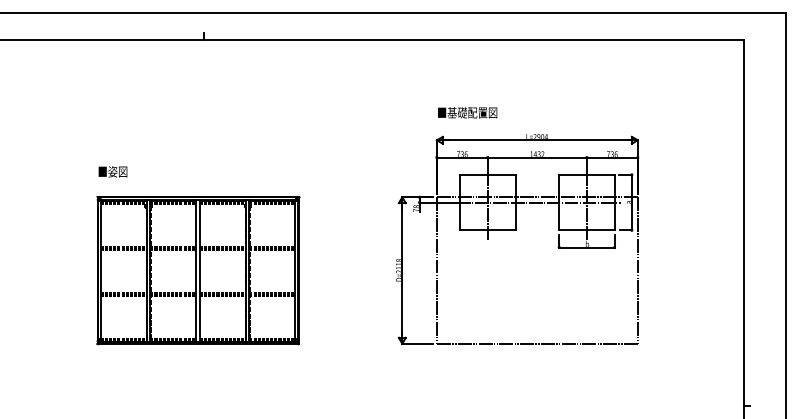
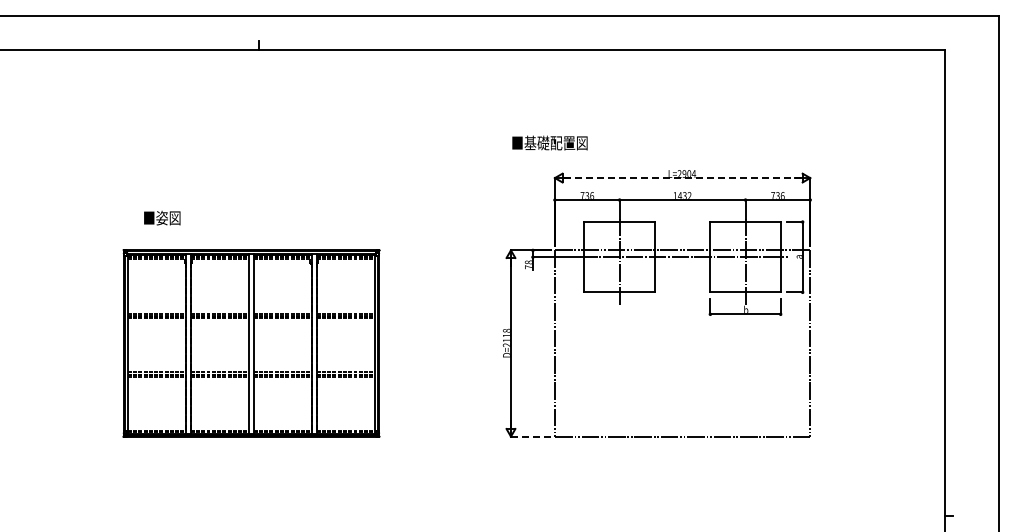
text: (467, 112) -> (549, 142), moved
line: (537, 140) -> (682, 178), solid -> dashed
text: (113, 171) -> (162, 217), moved
line: (417, 343) -> (530, 436), solid -> dashed

